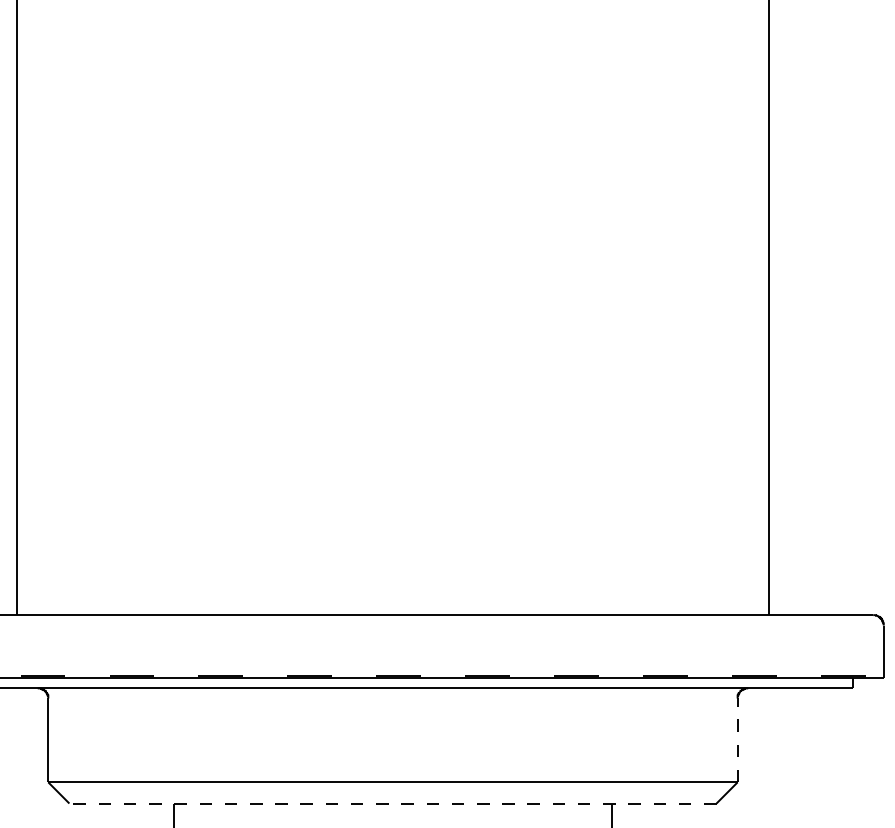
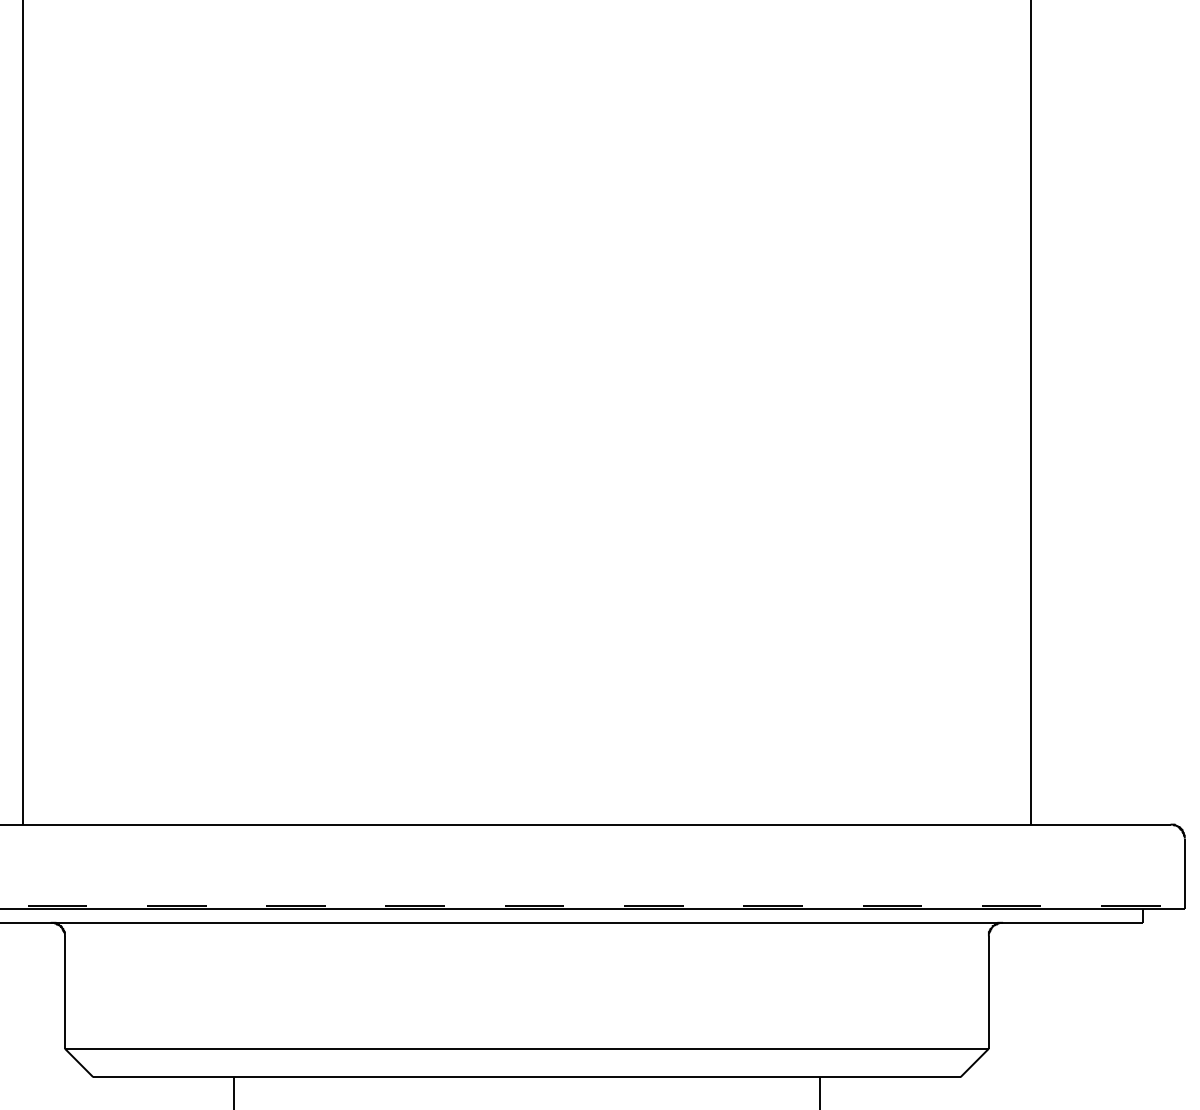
line: (737, 740) -> (988, 992), dashed -> solid
line: (392, 803) -> (526, 1077), dashed -> solid

